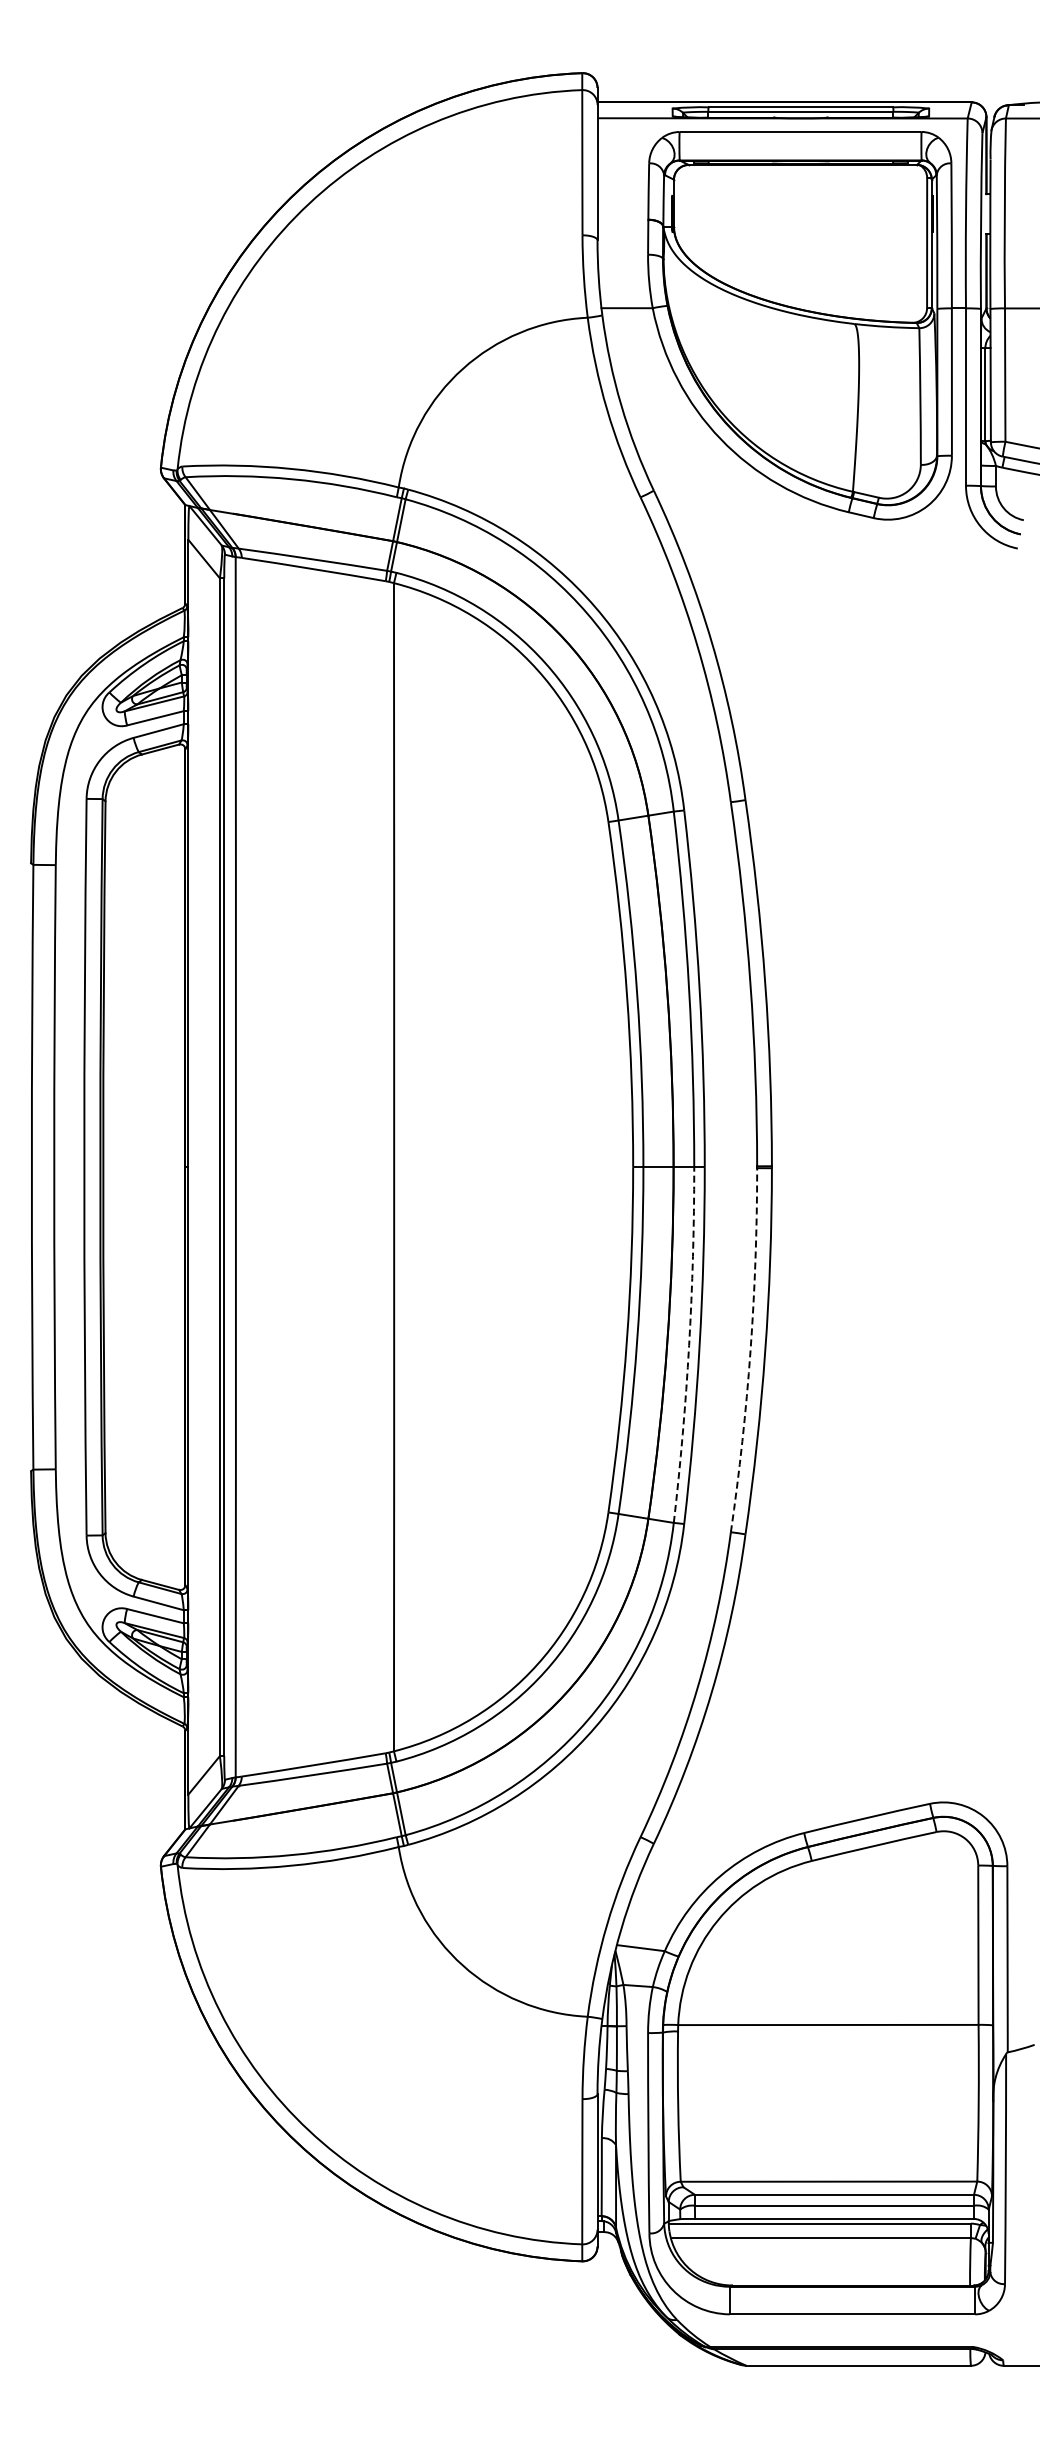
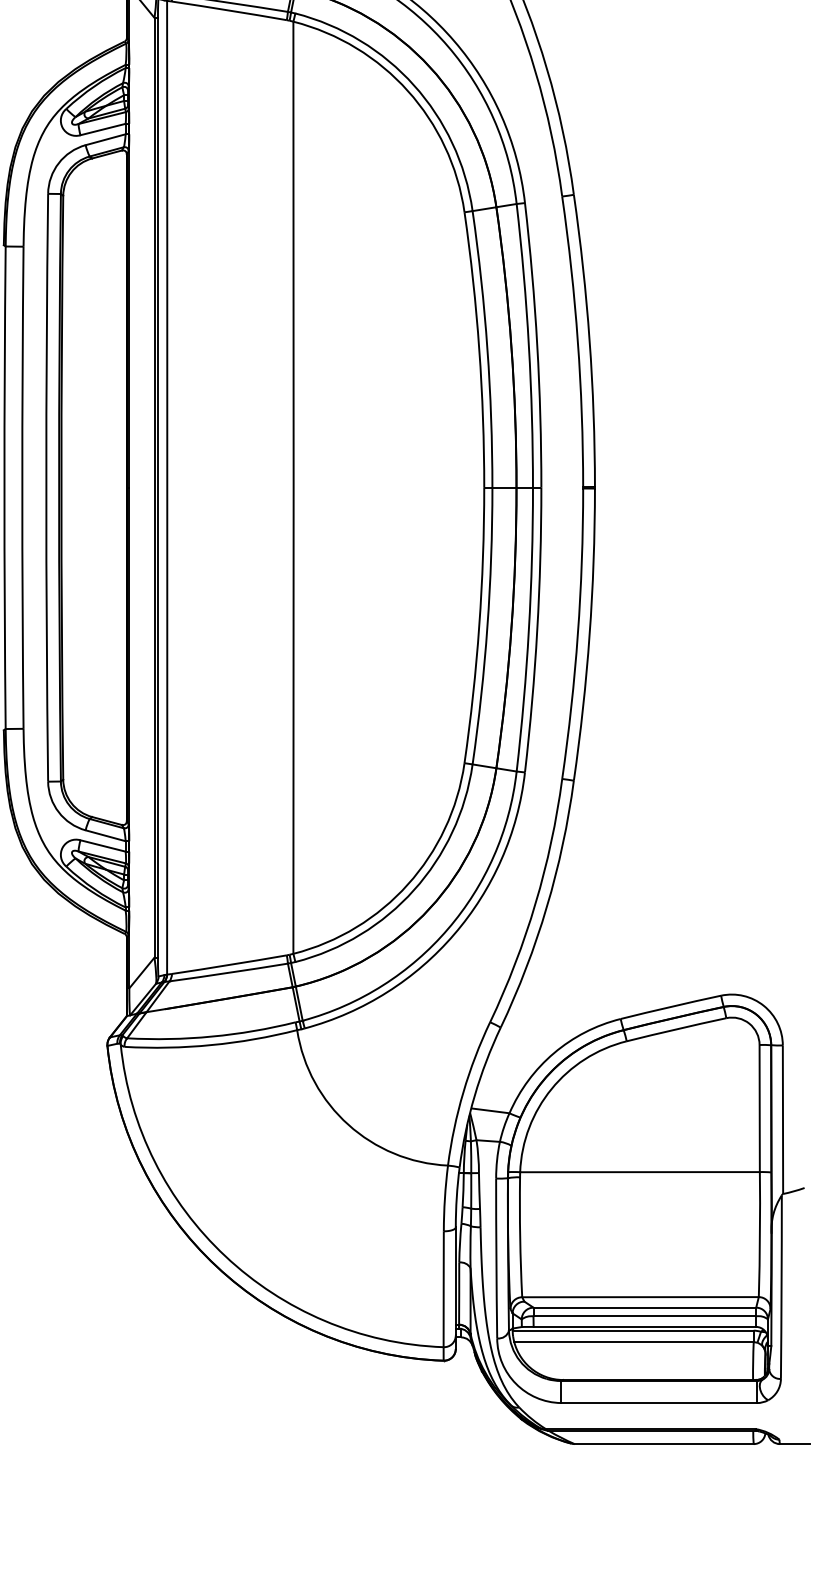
arc: (689, 1345) -> (529, 629), dashed -> solid
arc: (750, 1350) -> (577, 633), dashed -> solid

